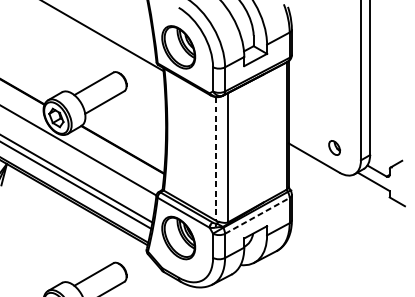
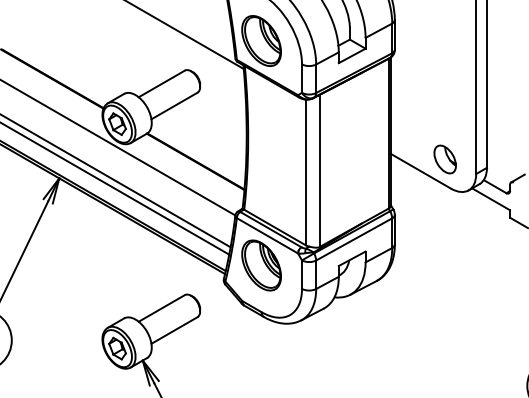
part: (334, 147) -> (444, 159), size x1.67
line: (216, 159) -> (305, 172), dashed -> solid
line: (257, 215) -> (354, 239), dashed -> solid

